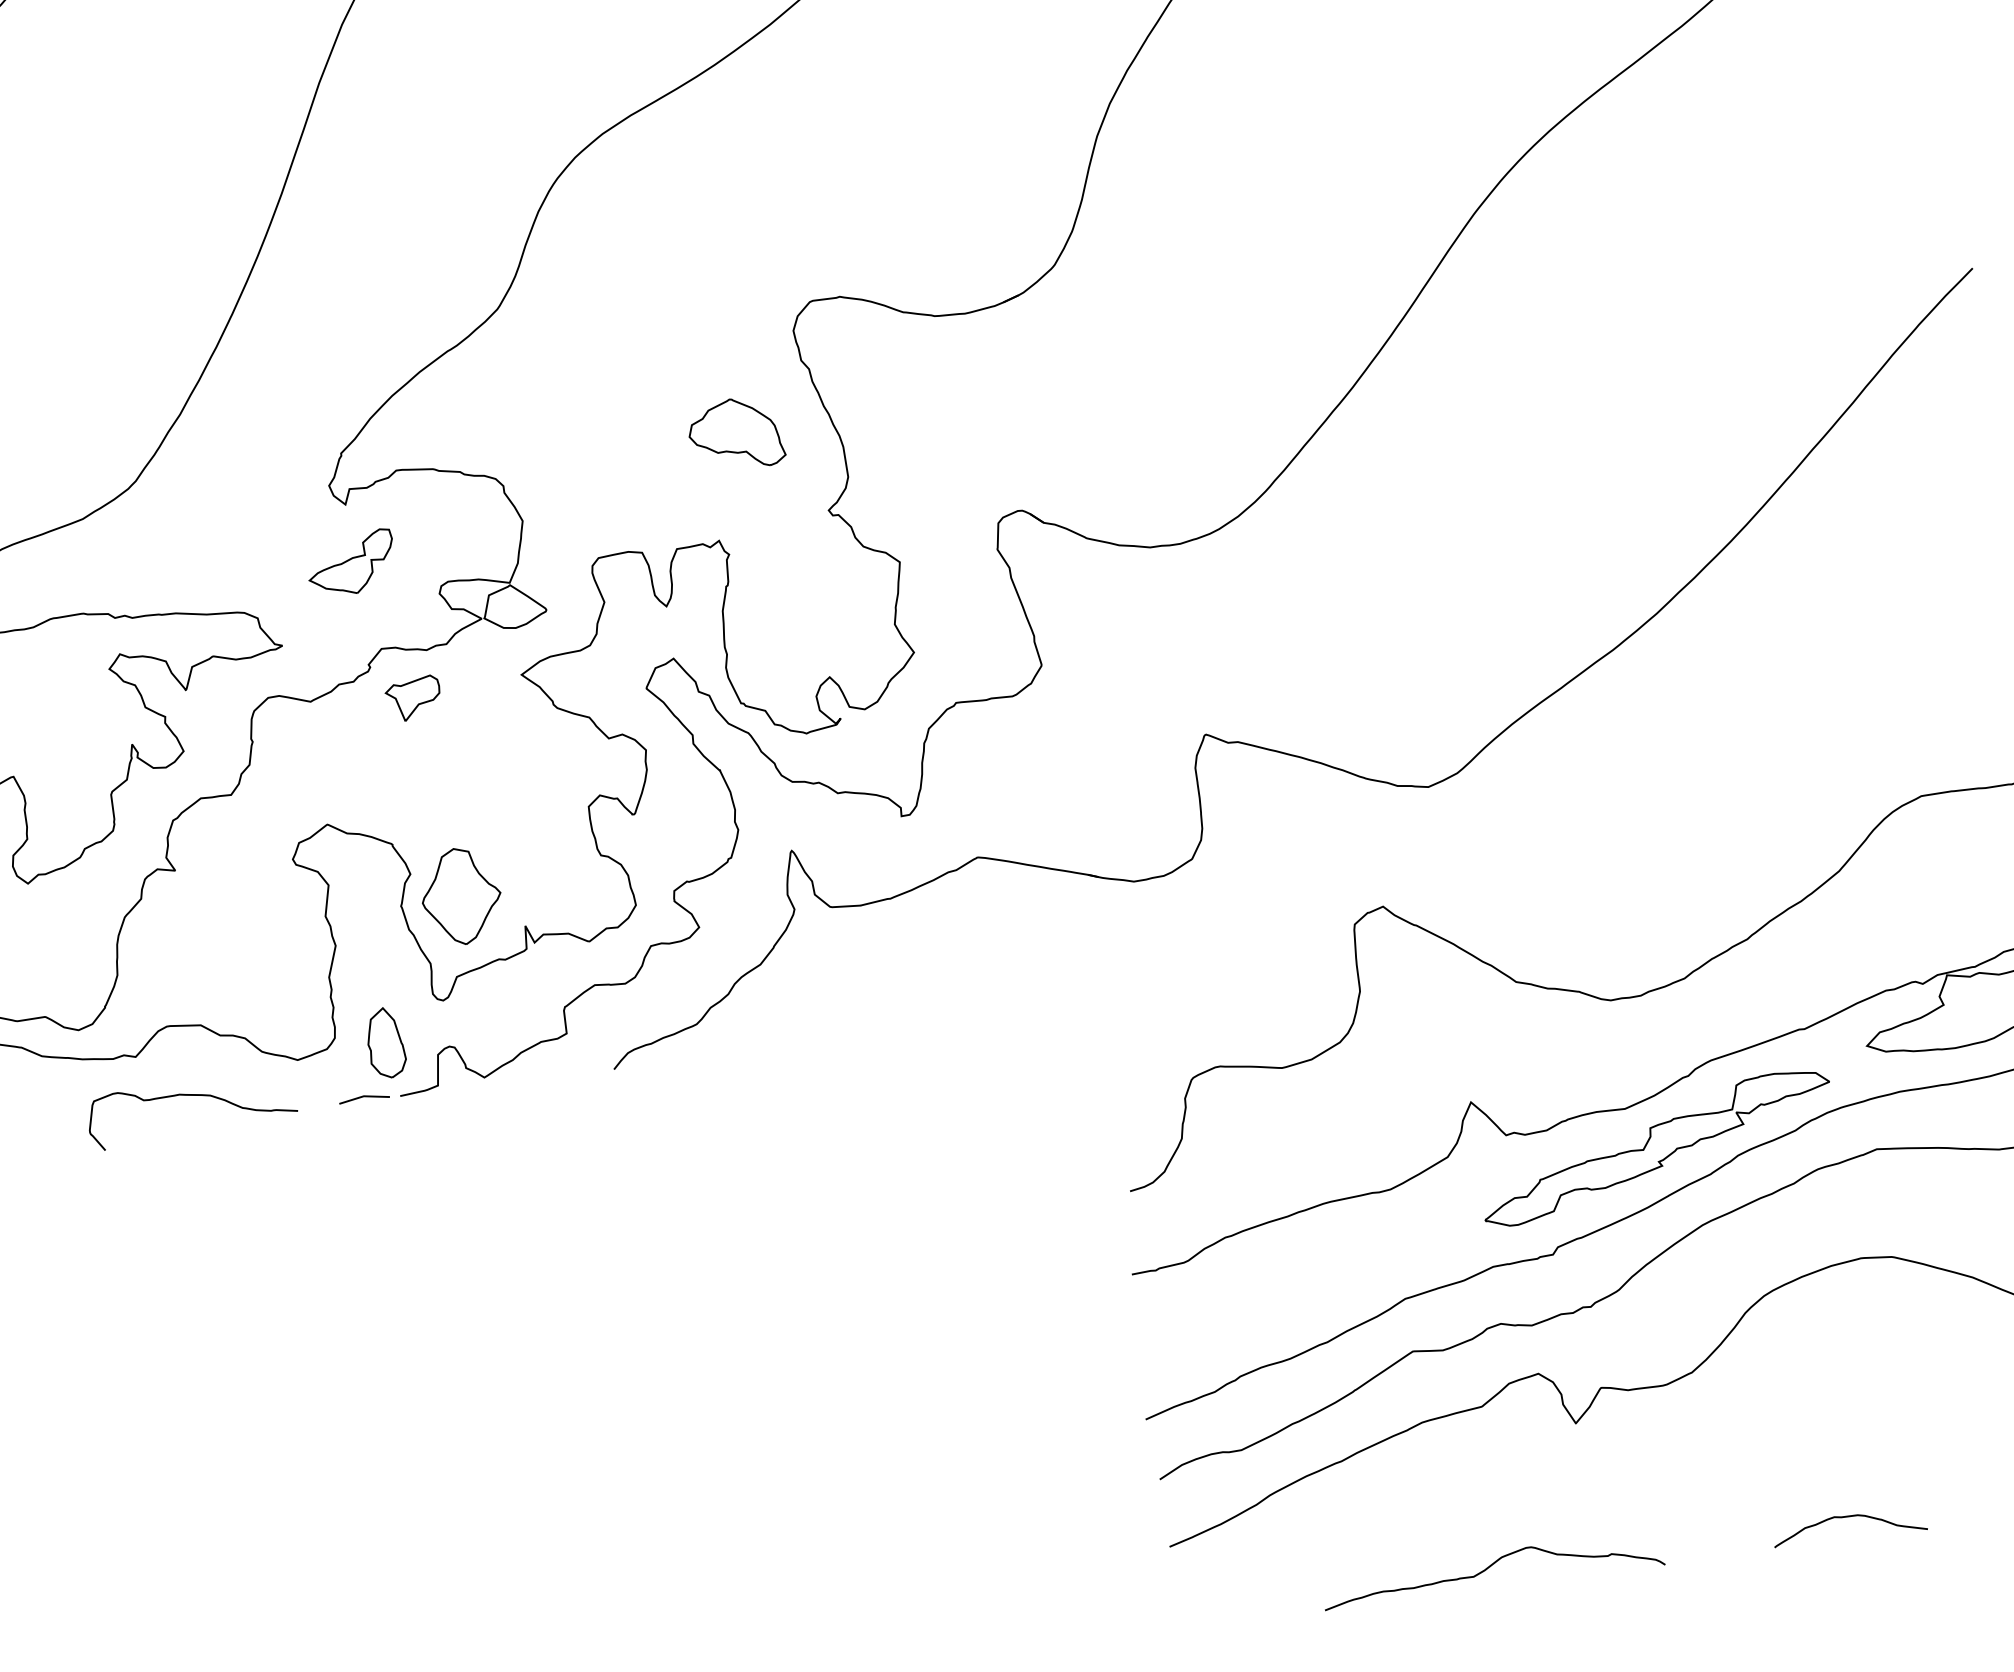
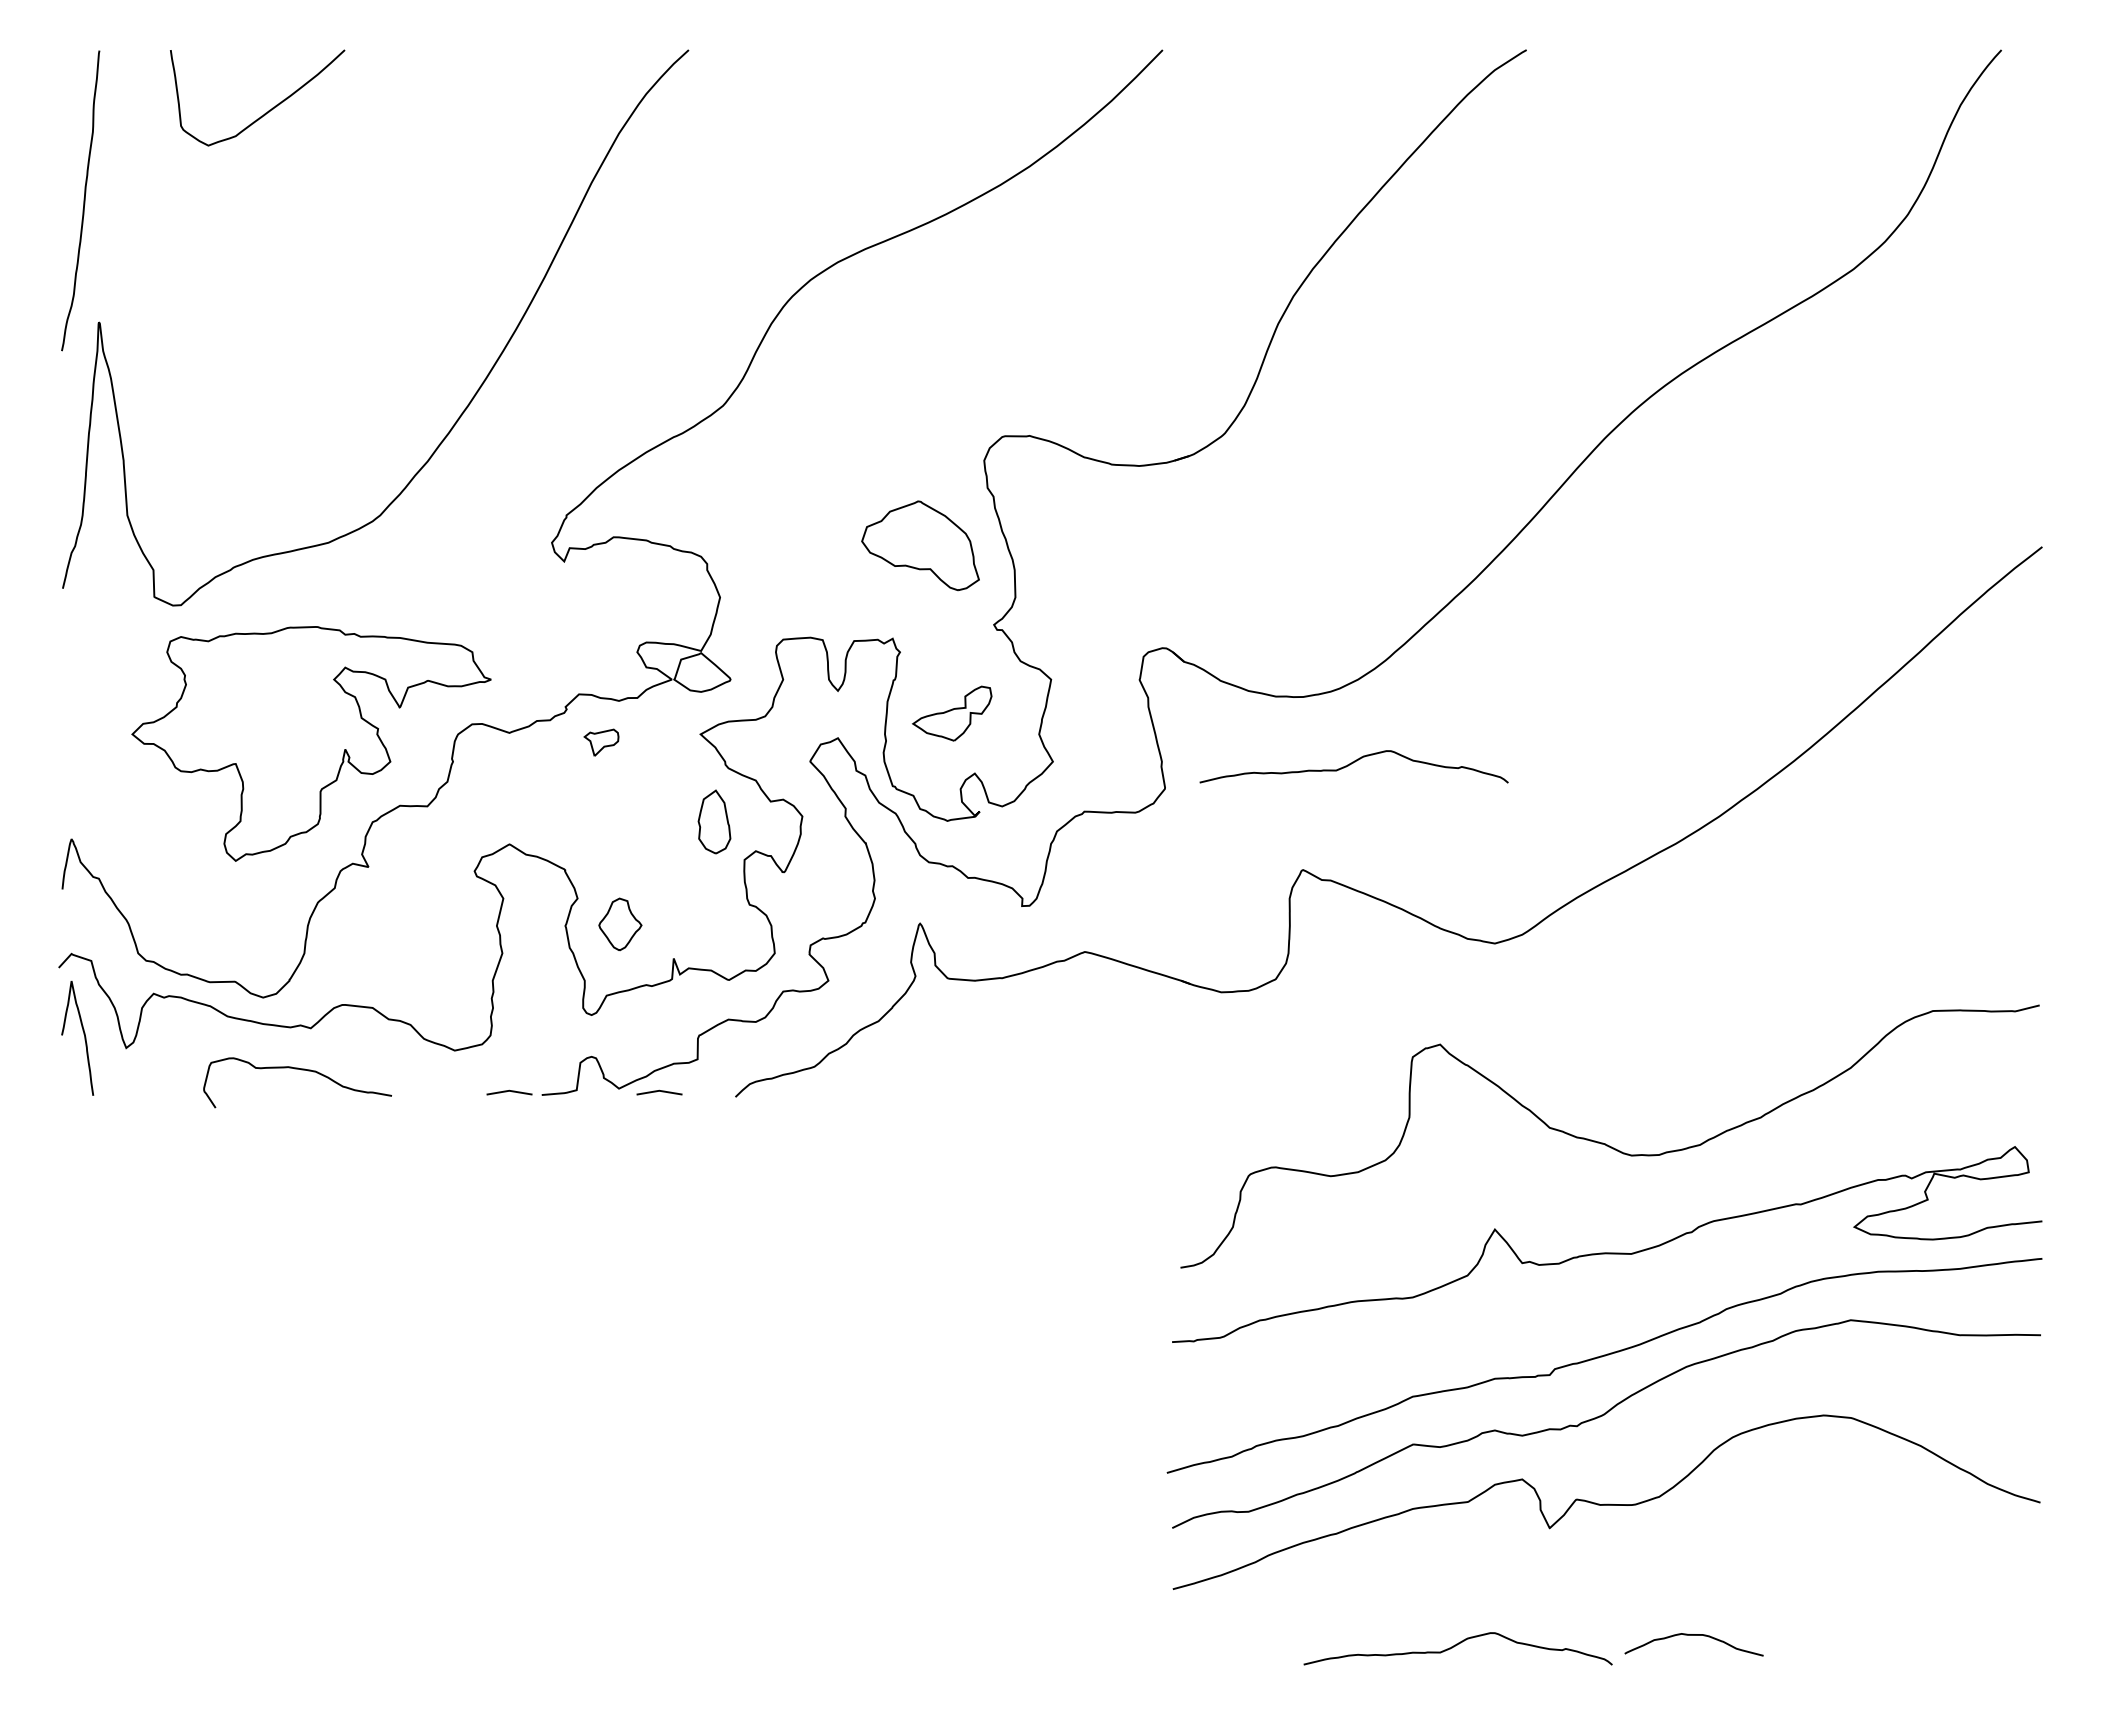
part: (735, 433) -> (920, 545), size x1.4
part: (351, 563) -> (952, 713), moved
curve: (1243, 611) -> (1351, 764), added
part: (413, 698) -> (601, 742), size x0.7
part: (461, 896) -> (620, 924), size x0.6
part: (385, 1042) -> (714, 821), moved
line: (529, 1074) -> (659, 1091), added
curve: (194, 1096) -> (301, 1070), moved
part: (1656, 1147) -> (1654, 1292), removed
curve: (1847, 1517) -> (1693, 1635), moved

